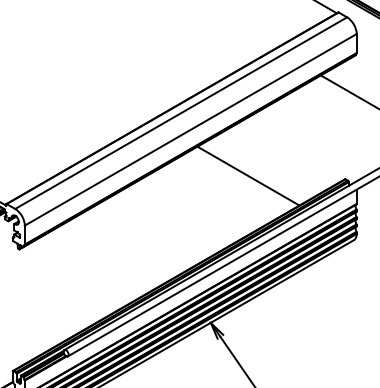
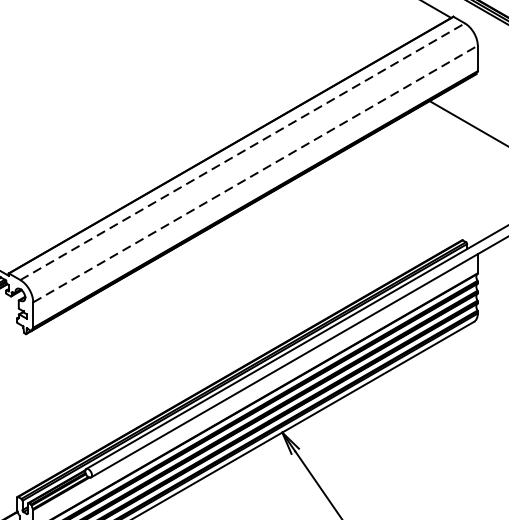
line: (181, 113) -> (243, 152), solid -> dashed
line: (190, 129) -> (255, 173), solid -> dashed
line: (248, 175) -> (332, 235), removed

